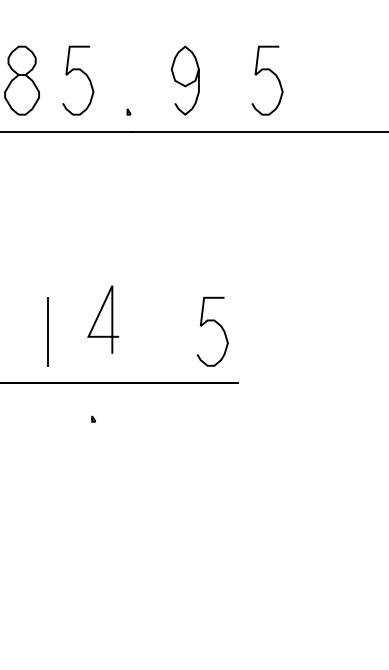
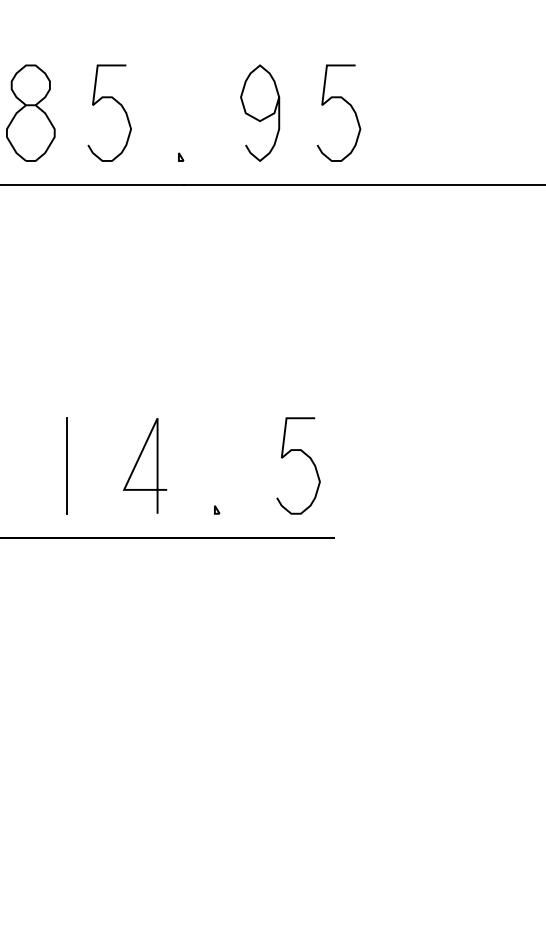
curve: (273, 74) -> (347, 104), moved
line: (98, 318) -> (138, 464), moved
part: (93, 418) -> (216, 509), moved

